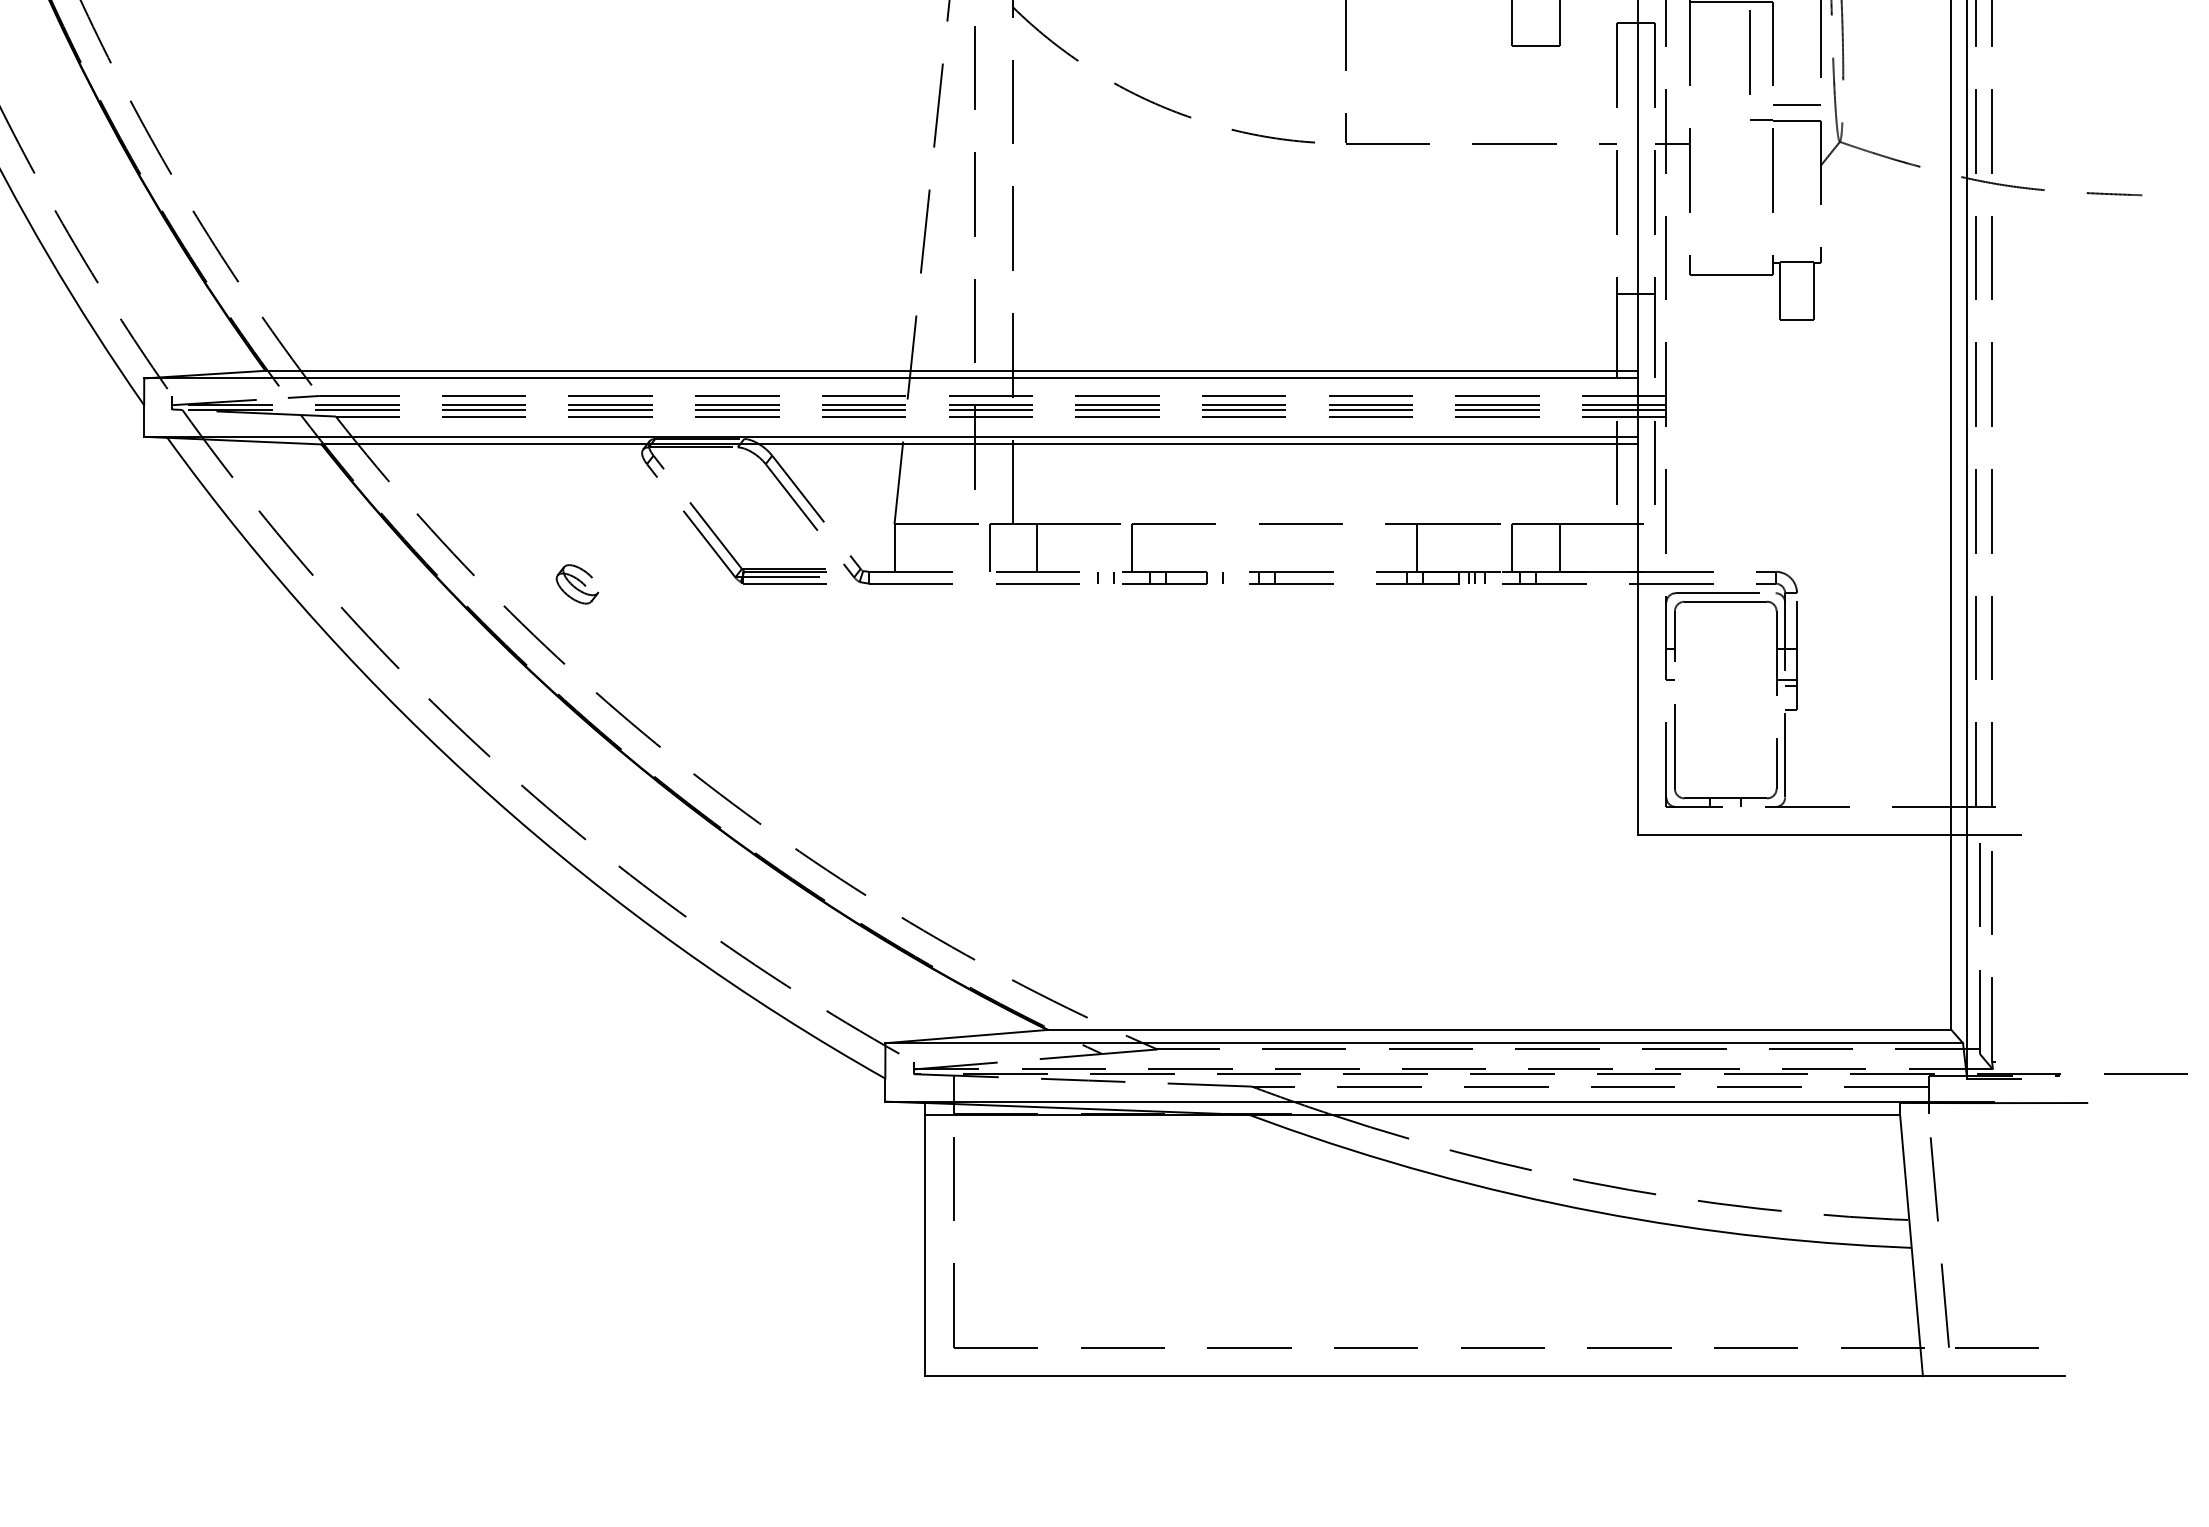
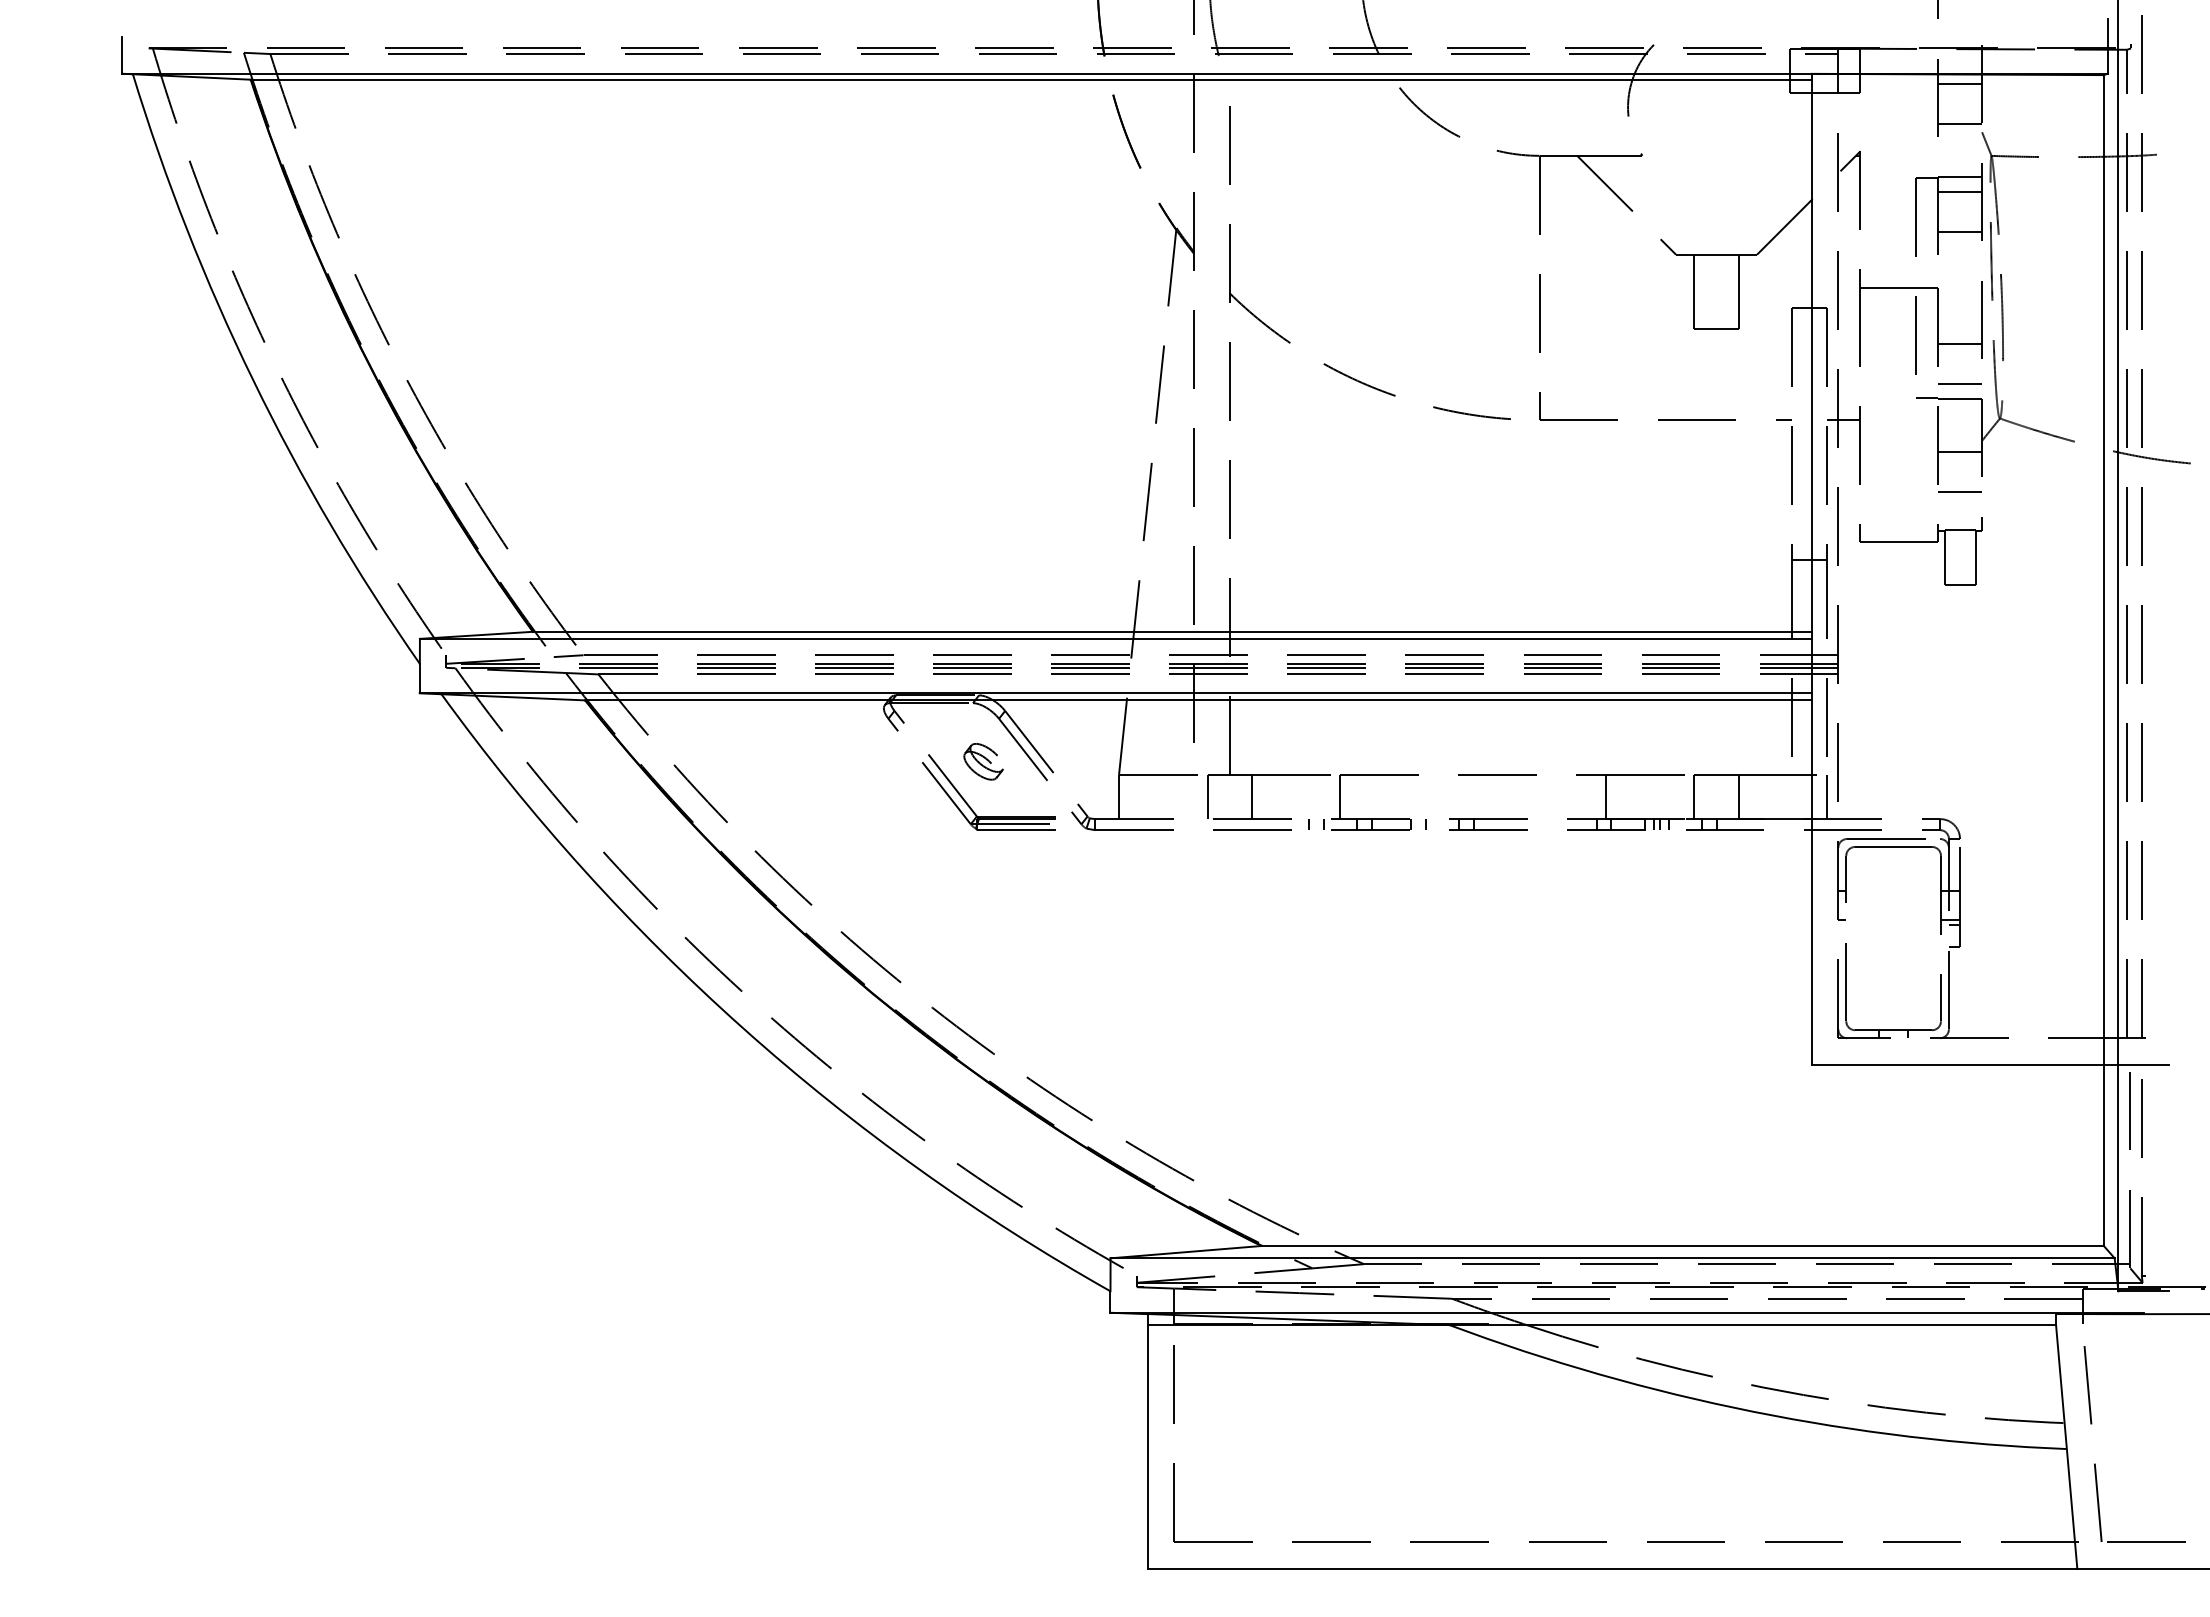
line: (1796, 62) -> (1959, 344), added
line: (1796, 178) -> (1959, 452), added
line: (1796, 220) -> (1959, 491), added
line: (1654, 547) -> (1827, 796), added
part: (577, 584) -> (983, 761), moved

